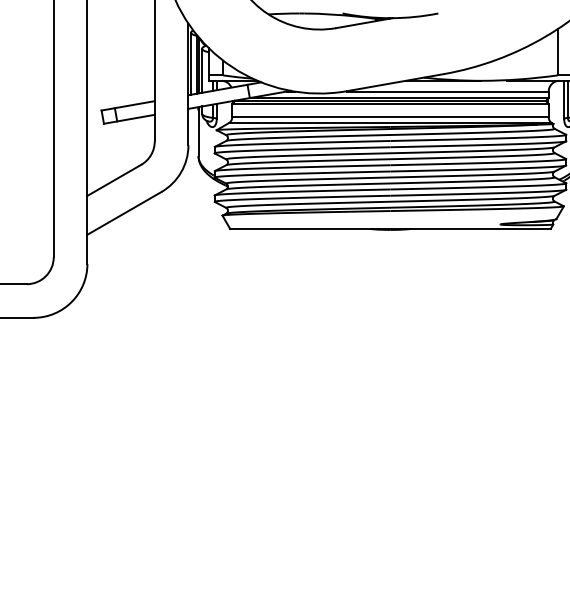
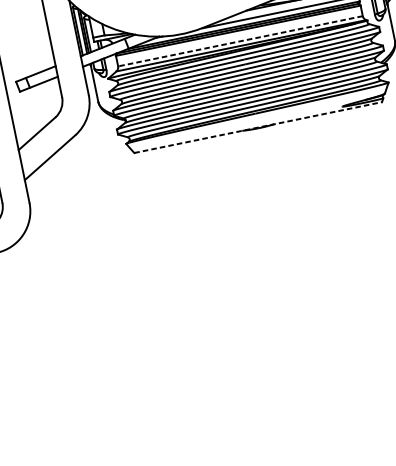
line: (389, 117) -> (239, 41), solid -> dashed
line: (390, 228) -> (258, 127), solid -> dashed

